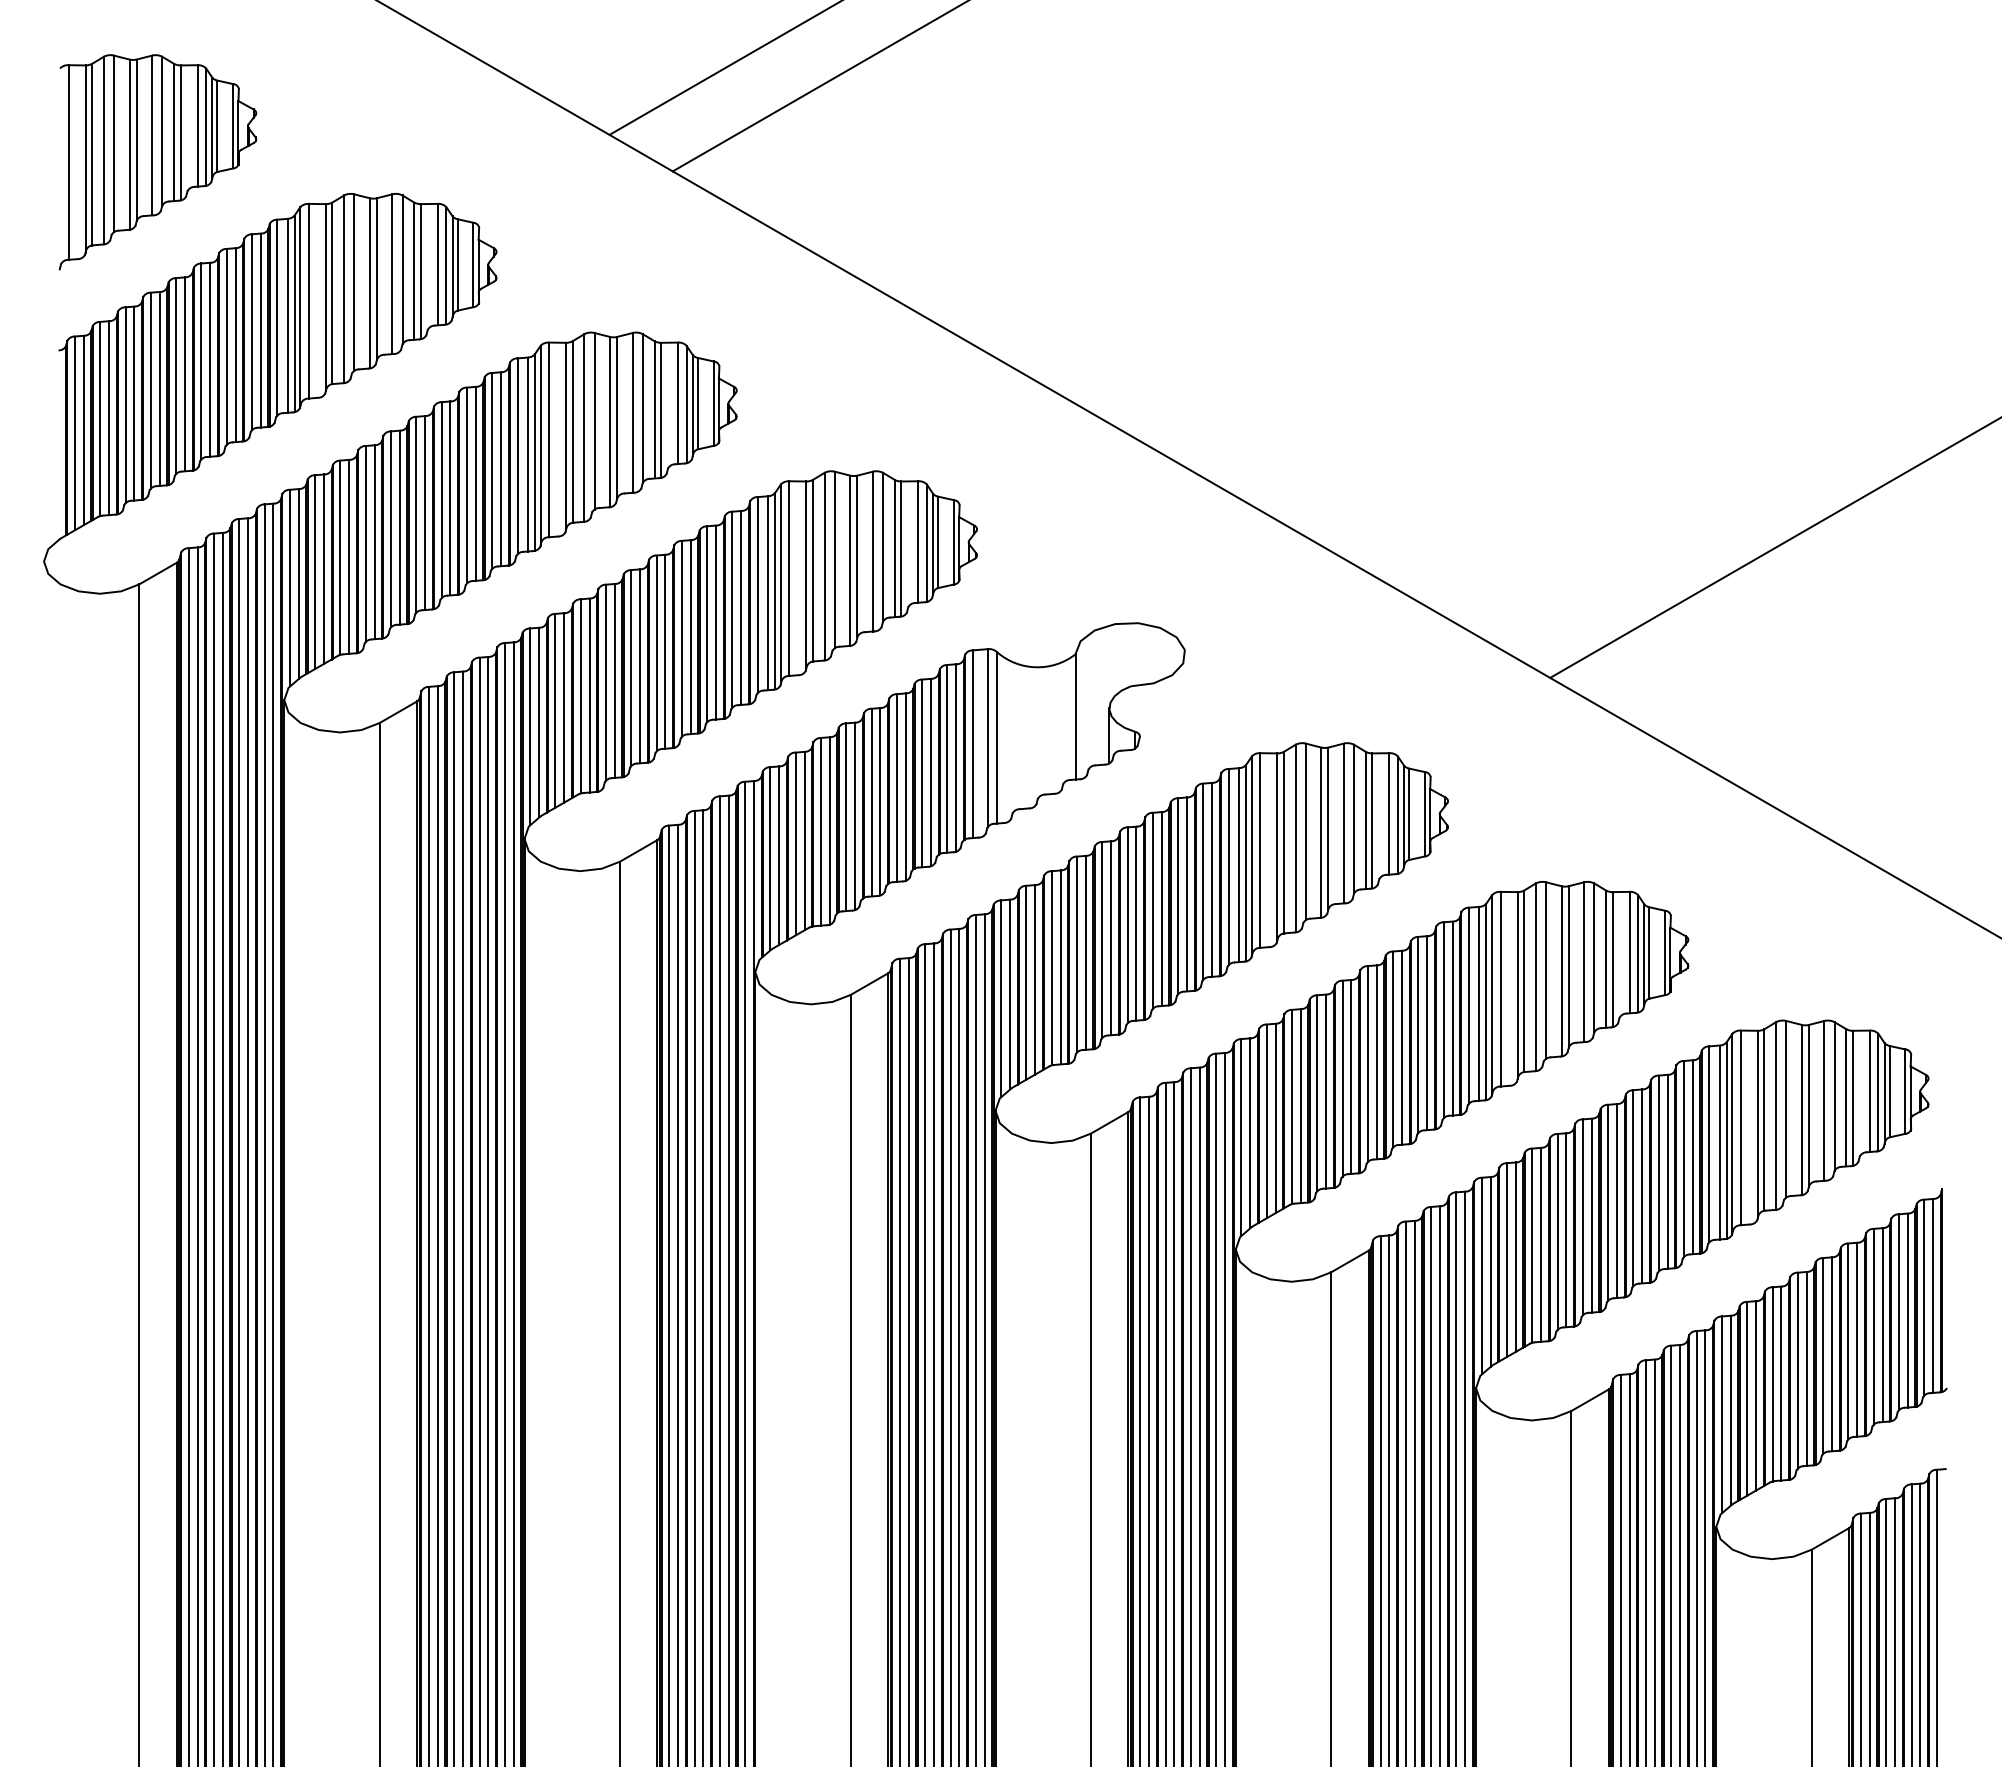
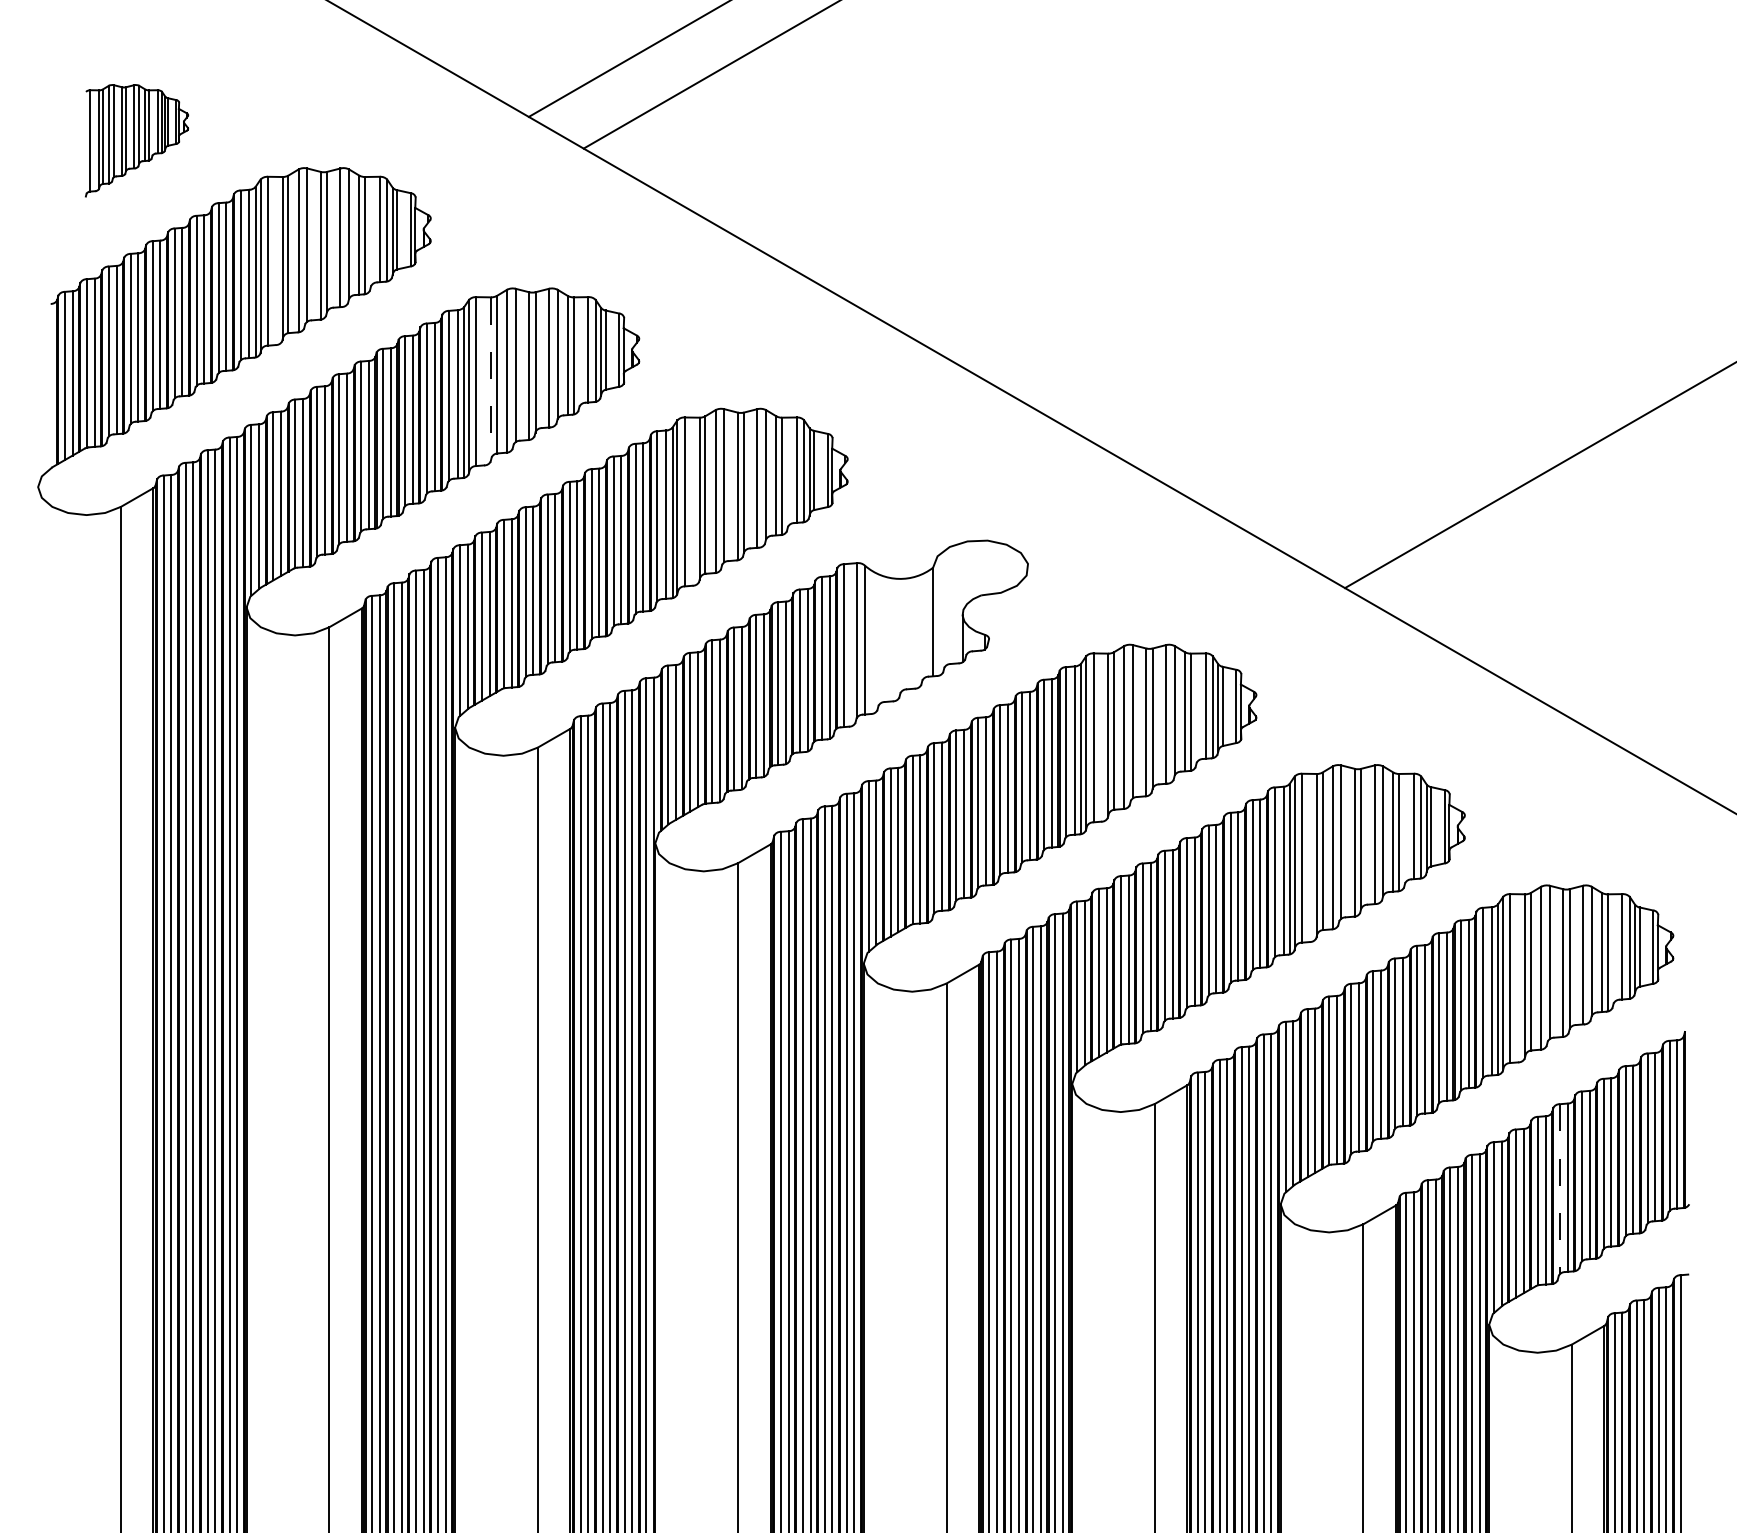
part: (157, 162) -> (136, 140), size x0.6
line: (566, 436) -> (491, 378), solid -> dashed
line: (1797, 1370) -> (1559, 1189), solid -> dashed

